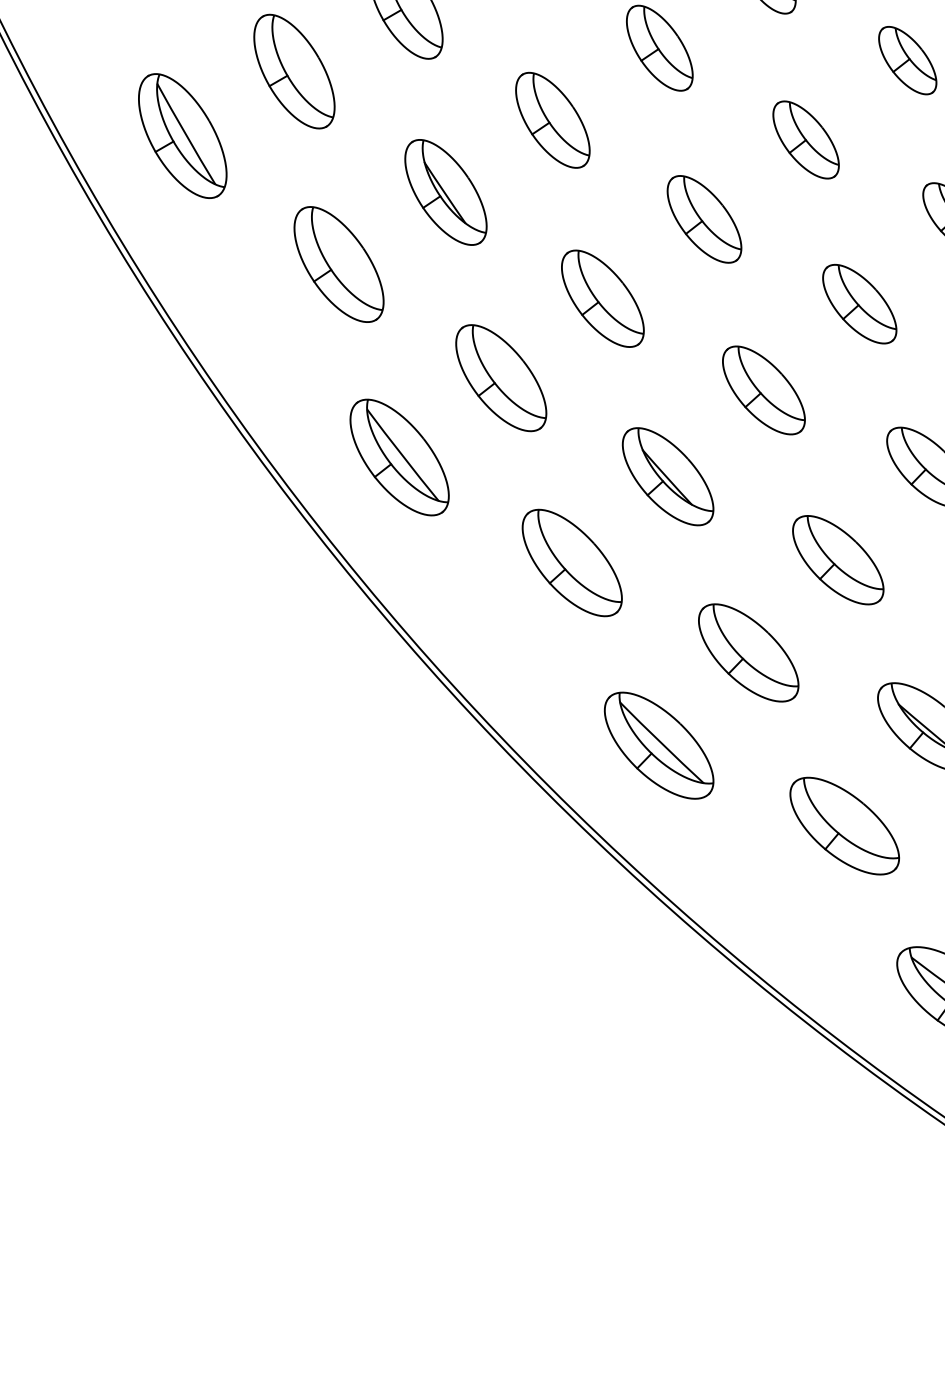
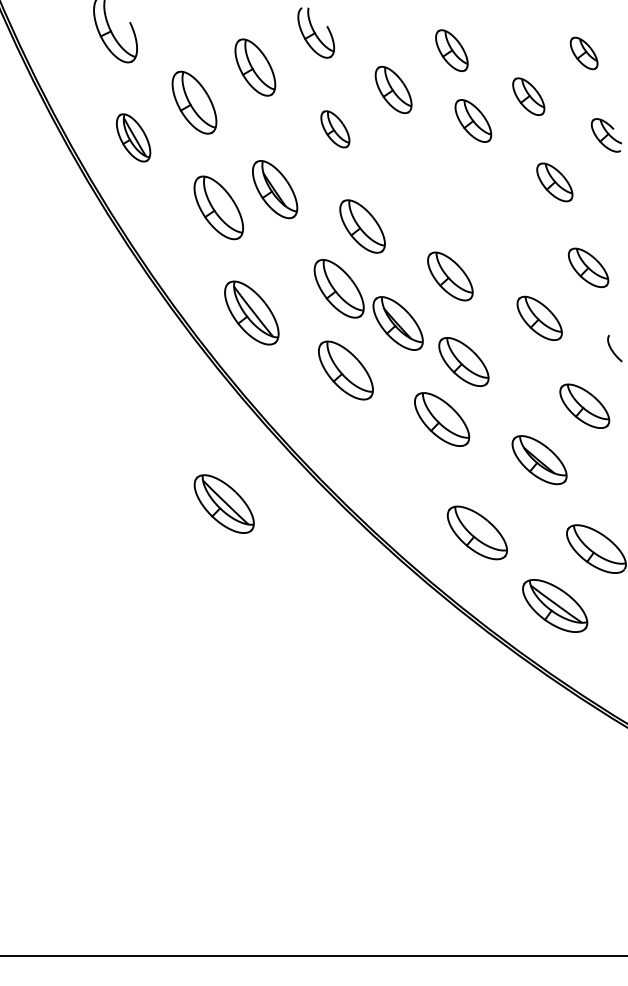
part: (553, 120) -> (335, 129), size x0.7
part: (182, 135) -> (133, 137), size x0.7
part: (806, 139) -> (473, 120), moved
part: (446, 192) -> (275, 189), moved
part: (703, 217) -> (417, 182), removed
part: (859, 304) -> (502, 229), removed
part: (499, 377) -> (338, 288), moved
part: (837, 559) -> (463, 361), moved
part: (657, 744) -> (223, 503), moved
part: (843, 825) -> (476, 532), moved

